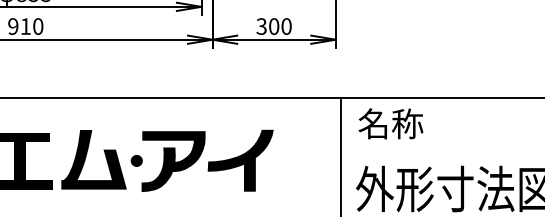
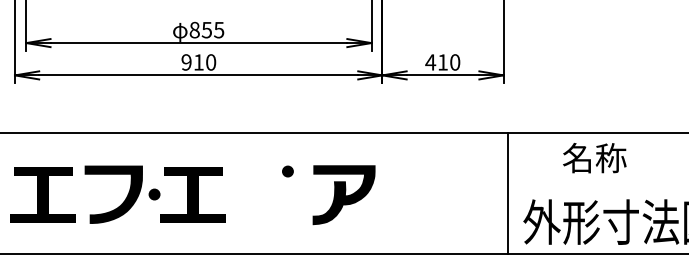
text: (267, 26) -> (436, 62), 300 -> 410
text: (390, 124) -> (594, 158), moved
fill: (93, 159) -> (265, 193), removed
part: (136, 160) -> (287, 171), moved
part: (240, 160) -> (409, 194), removed

